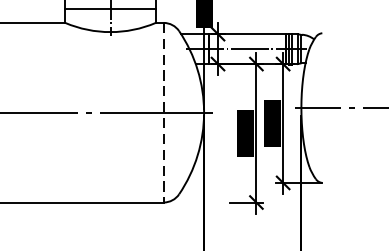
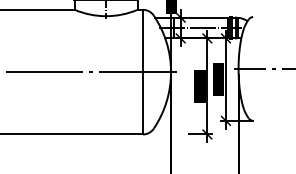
line: (164, 113) -> (143, 72), dashed -> solid

